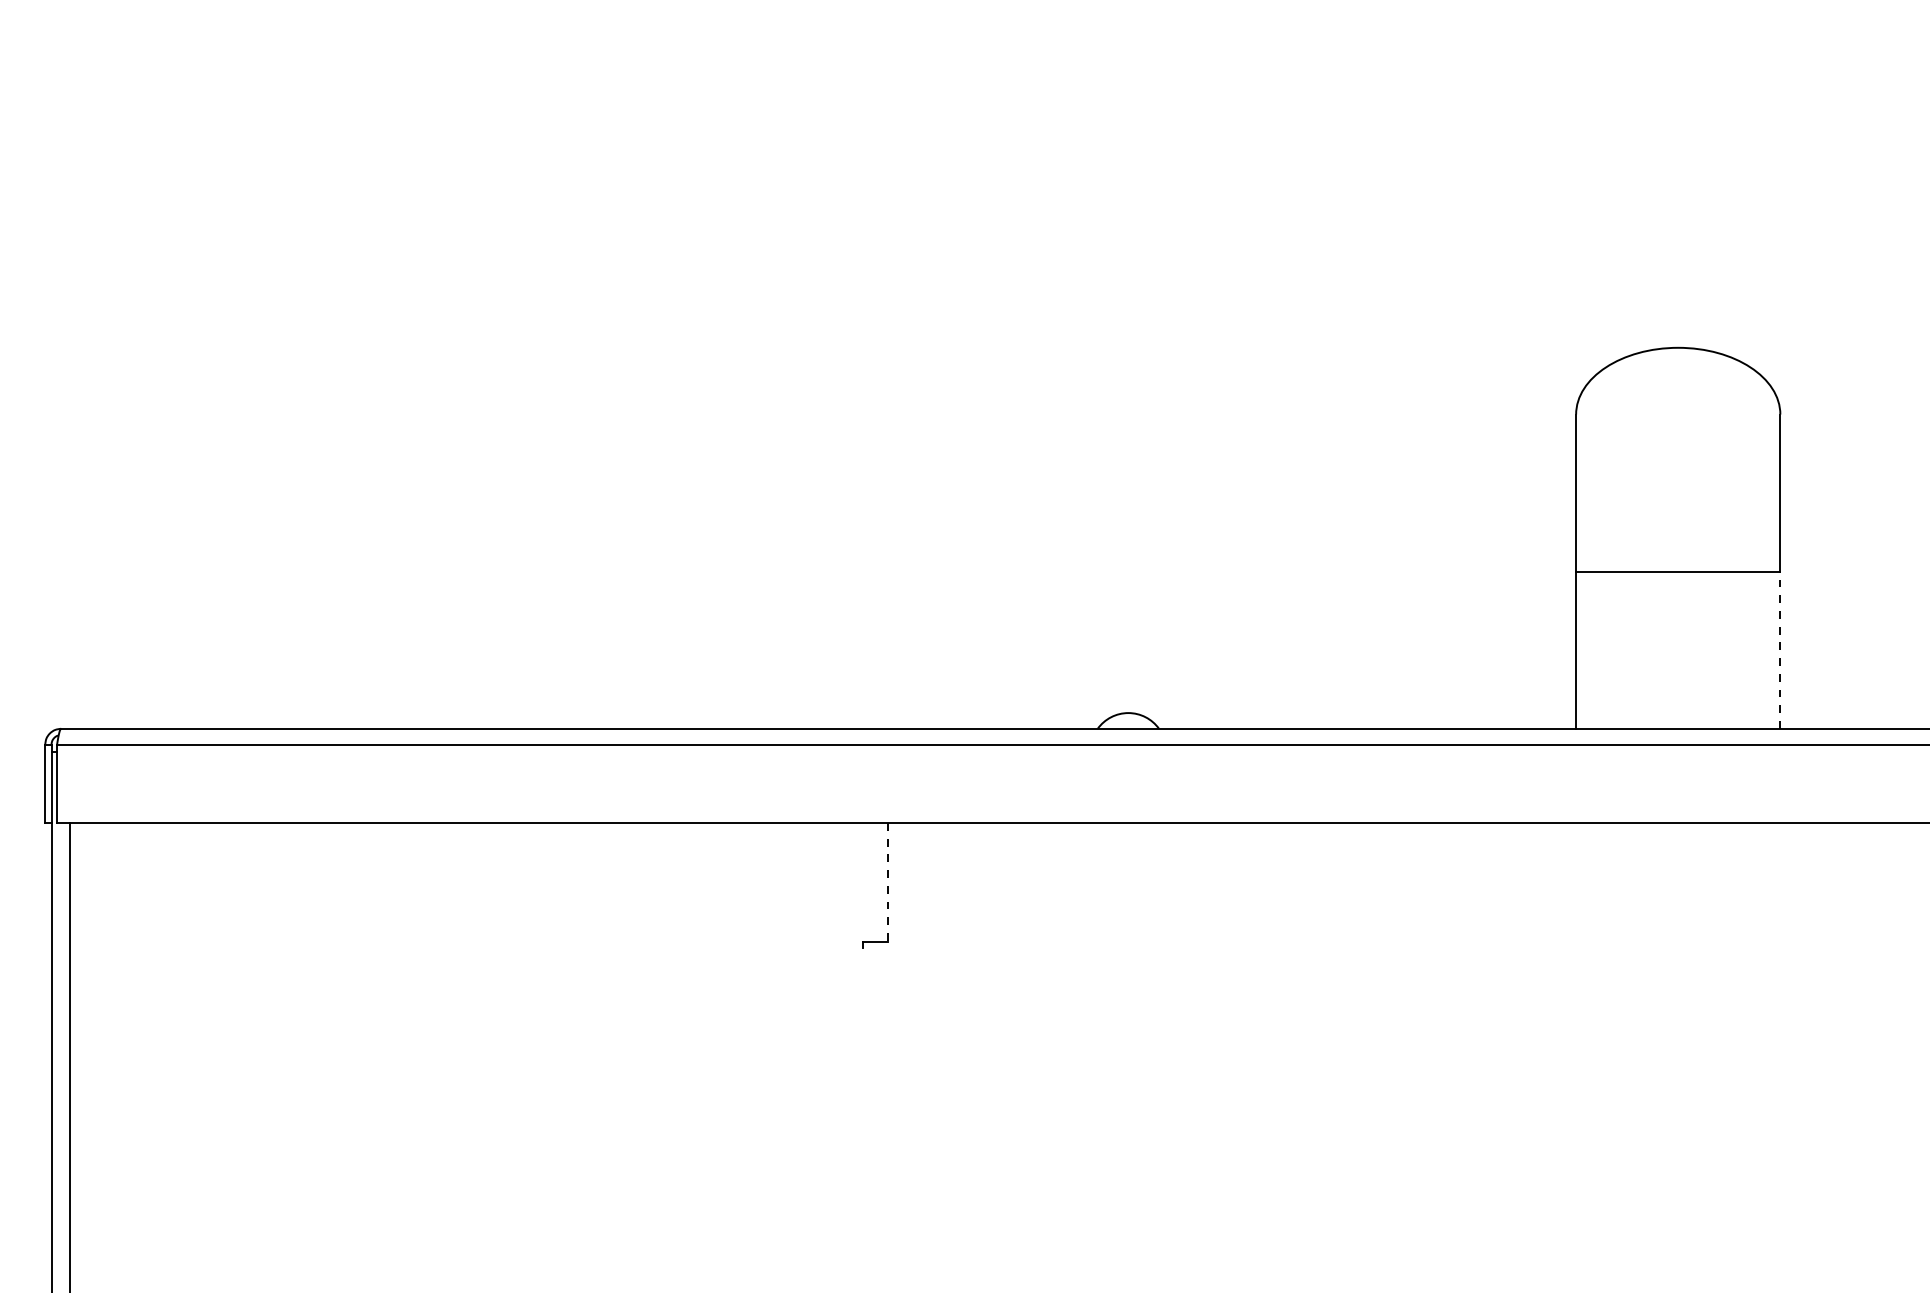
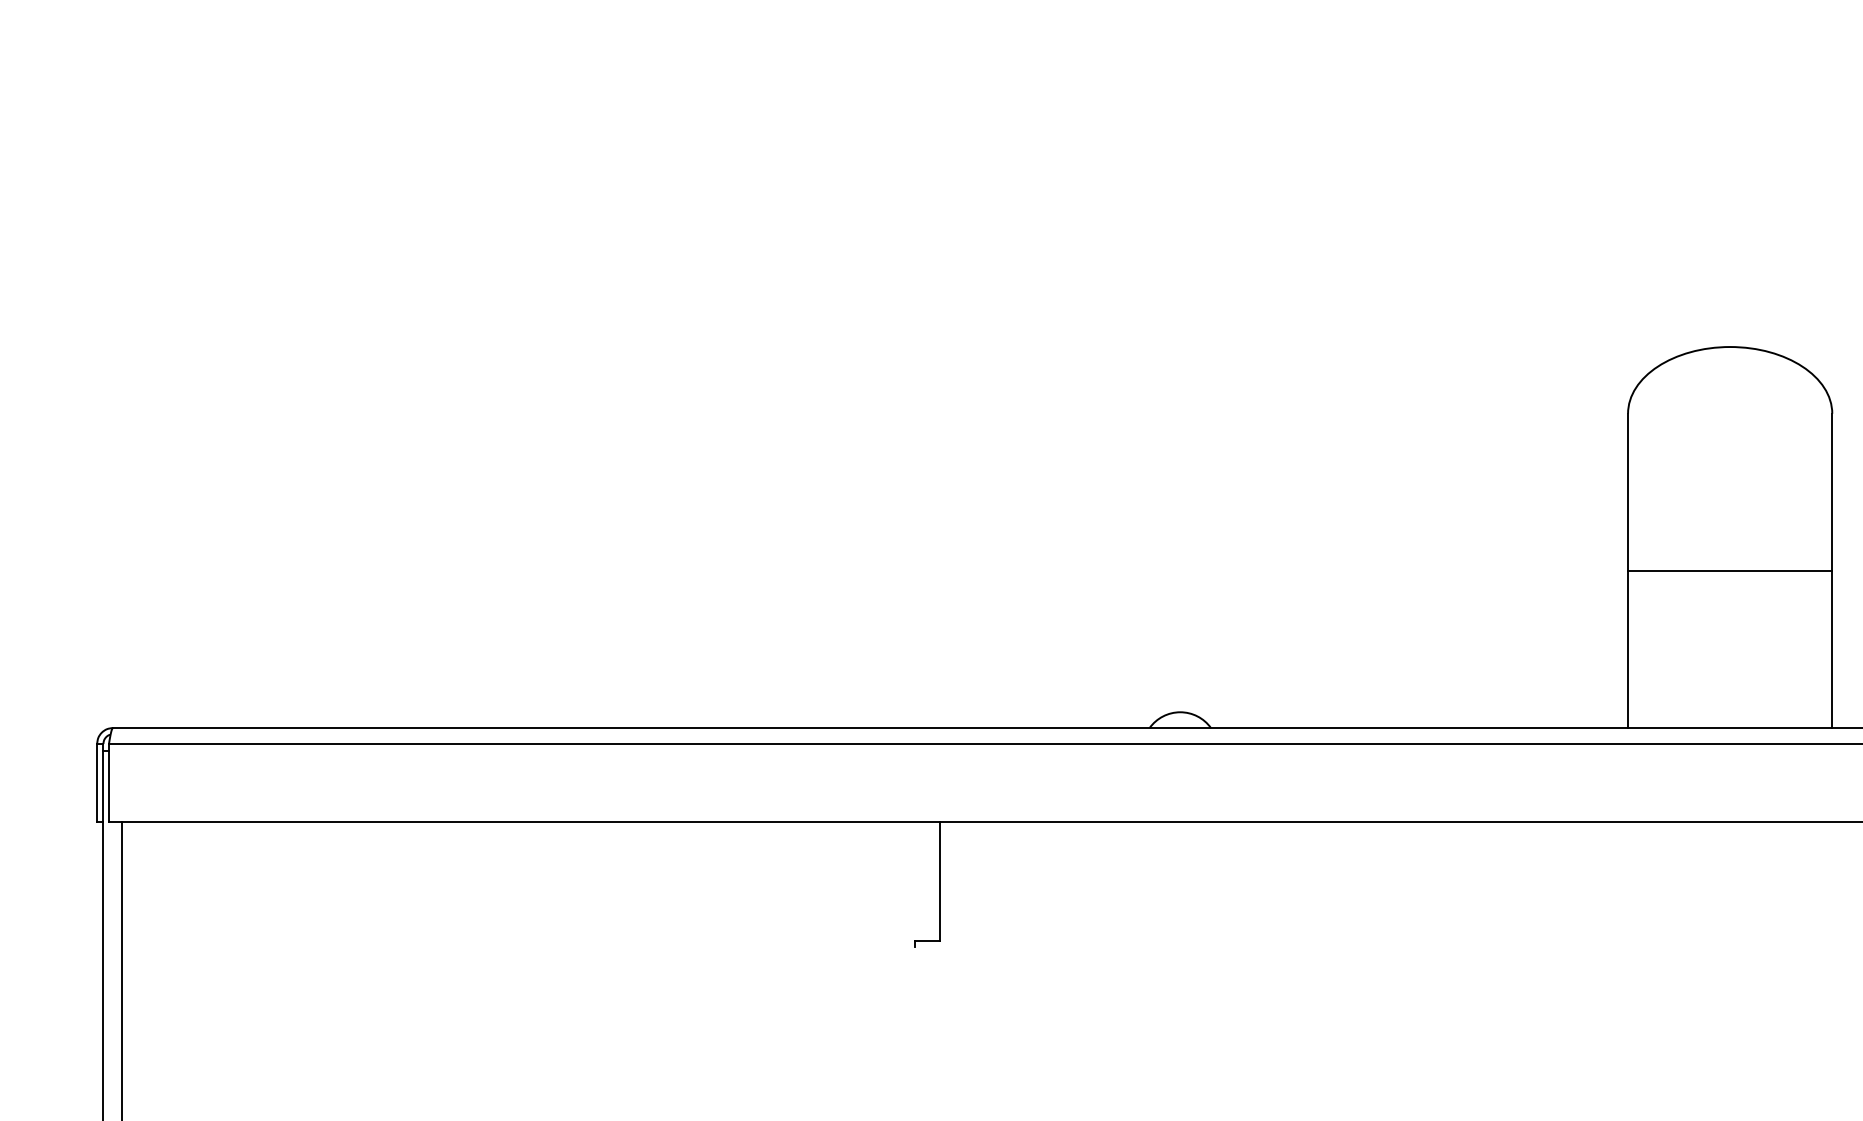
line: (1780, 650) -> (1832, 649), dashed -> solid
line: (888, 882) -> (940, 881), dashed -> solid

